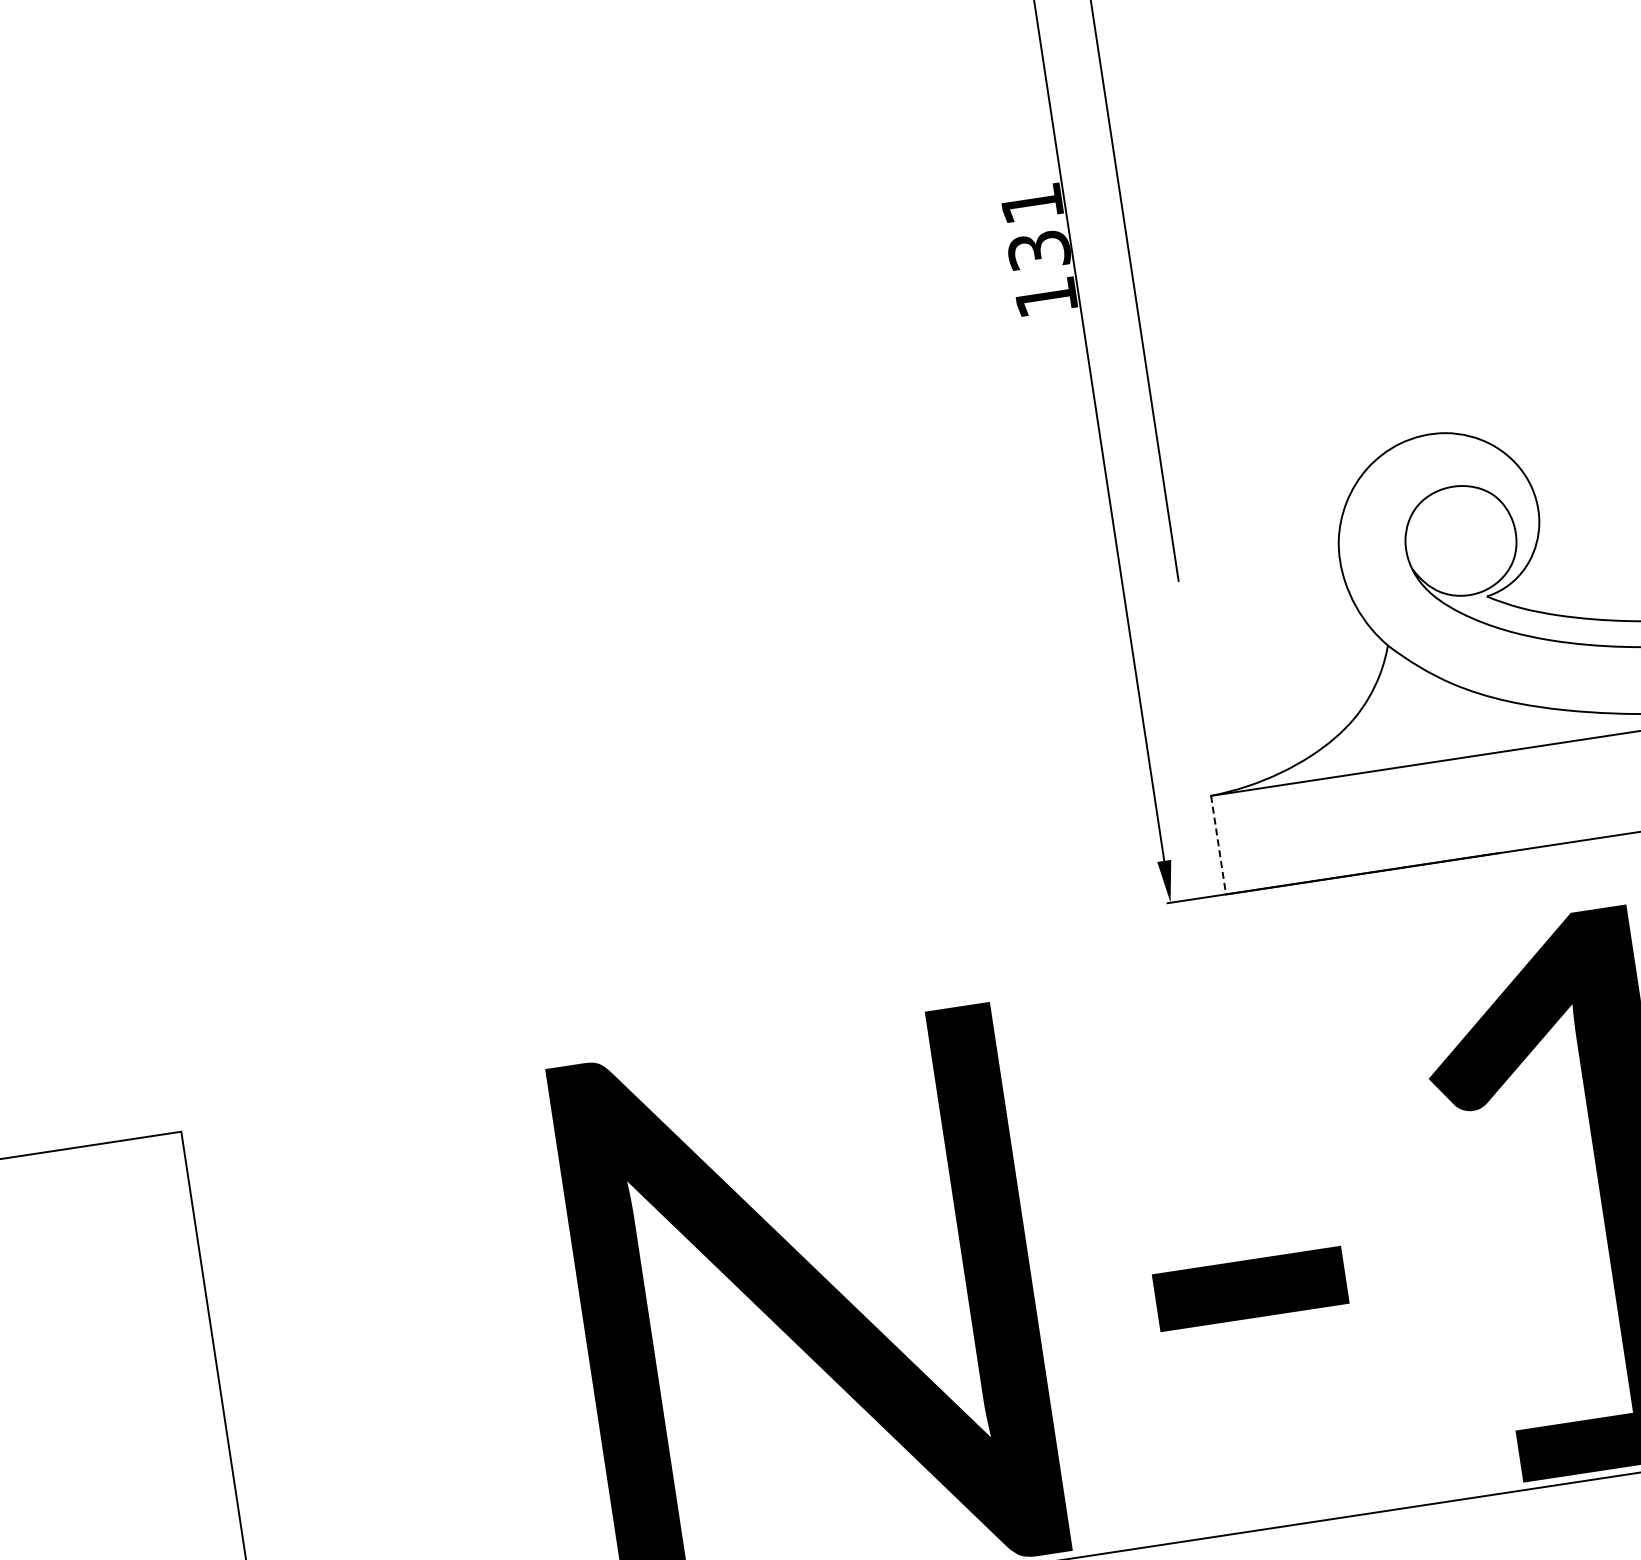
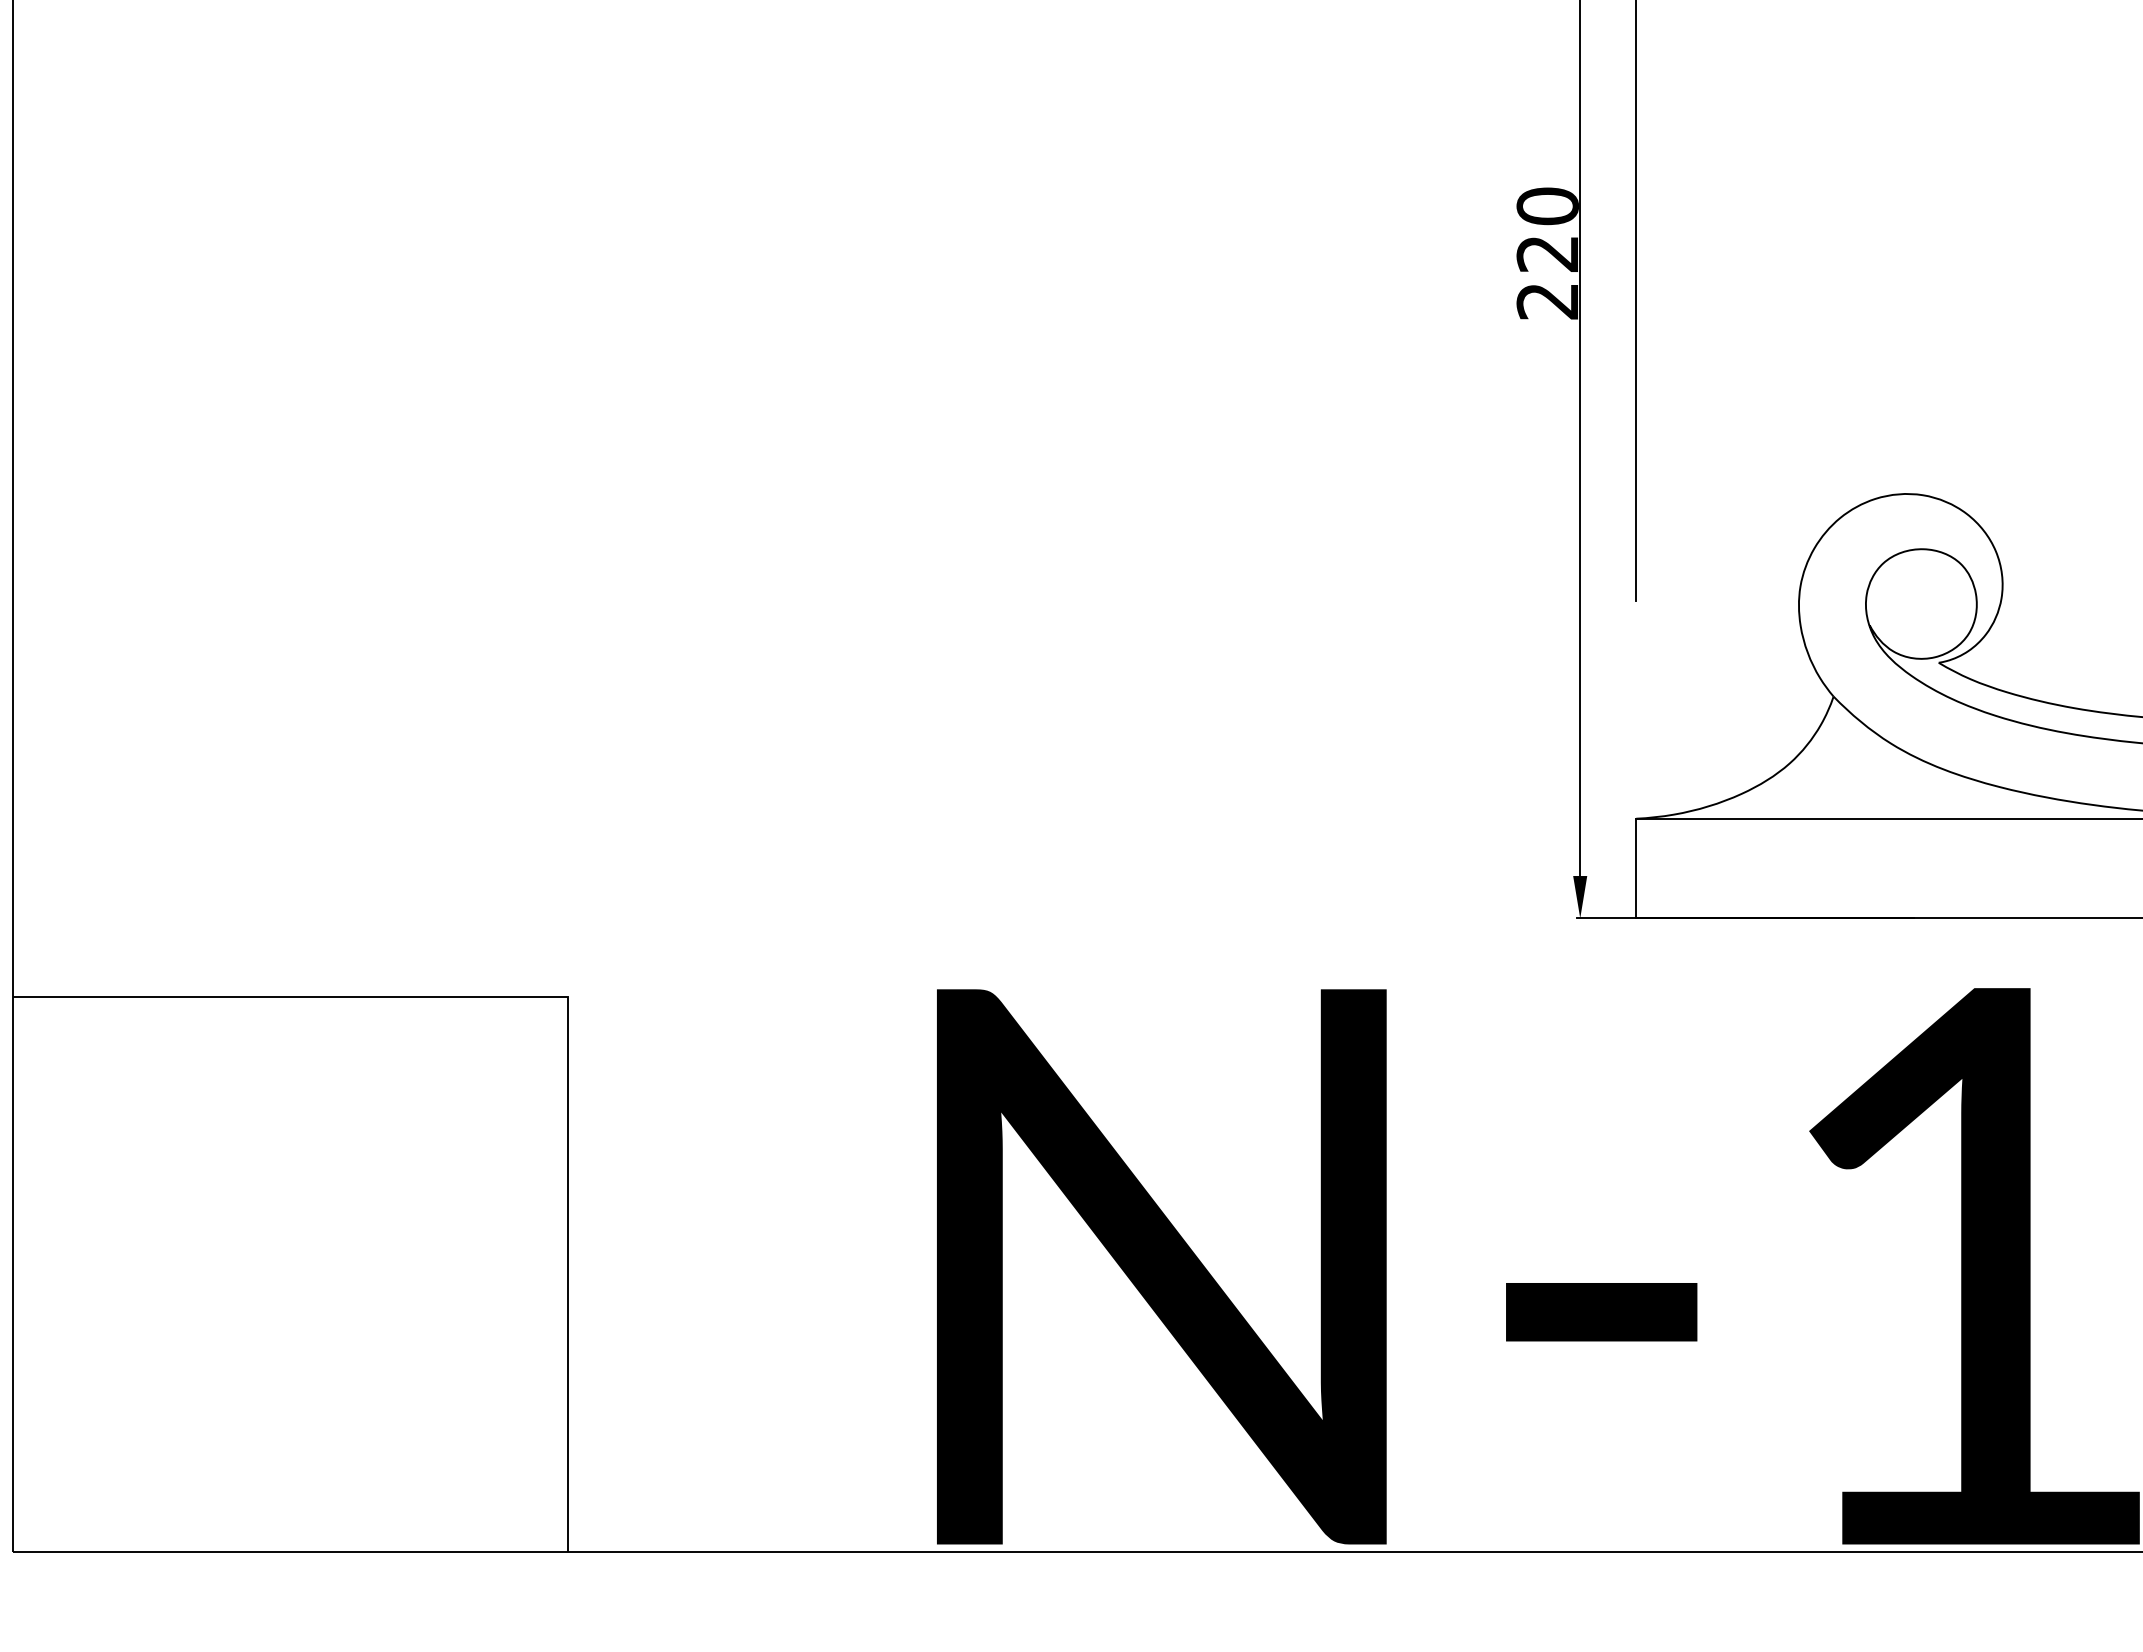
text: (1038, 250) -> (1547, 253), 131 -> 220
line: (1218, 845) -> (1636, 868), dashed -> solid

